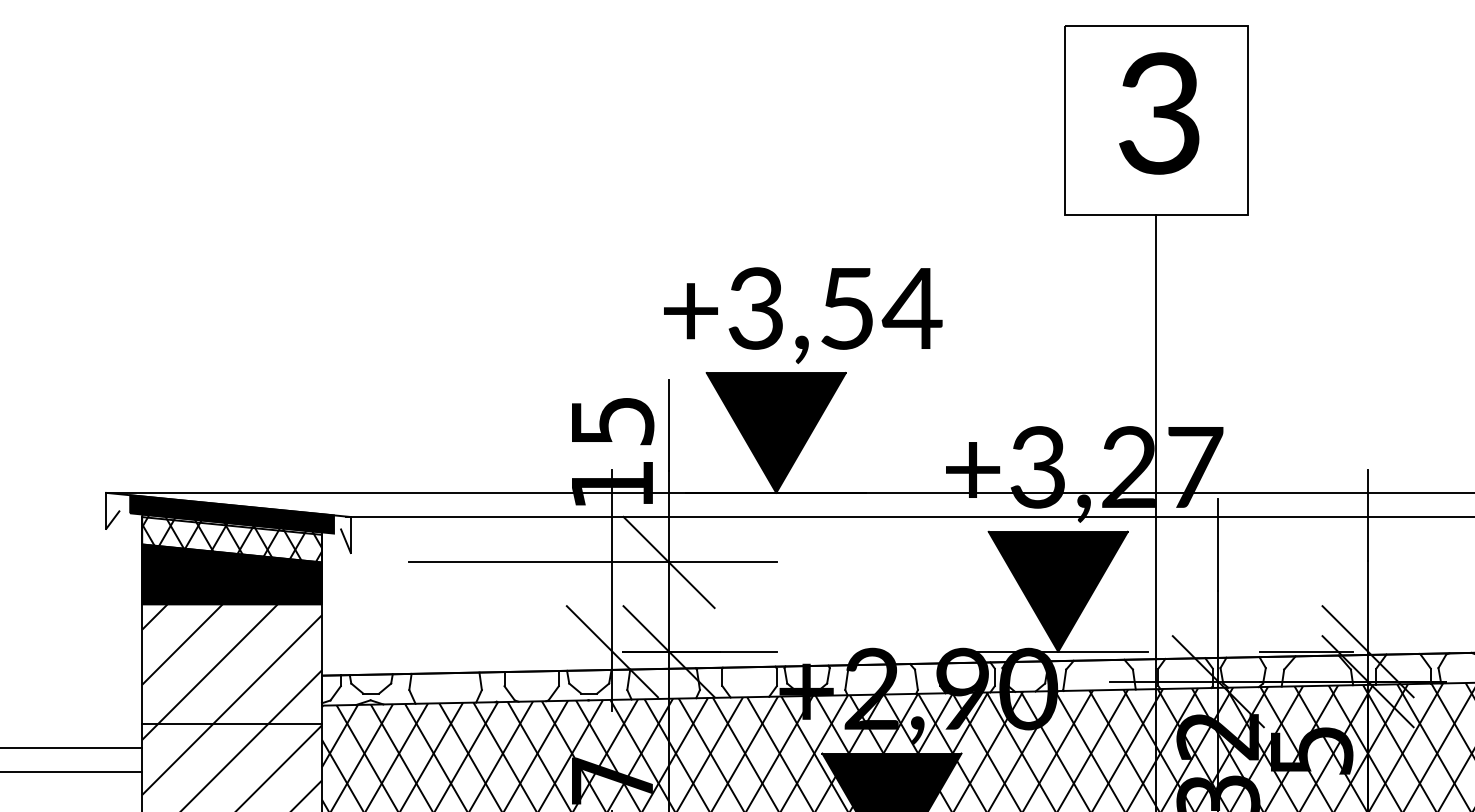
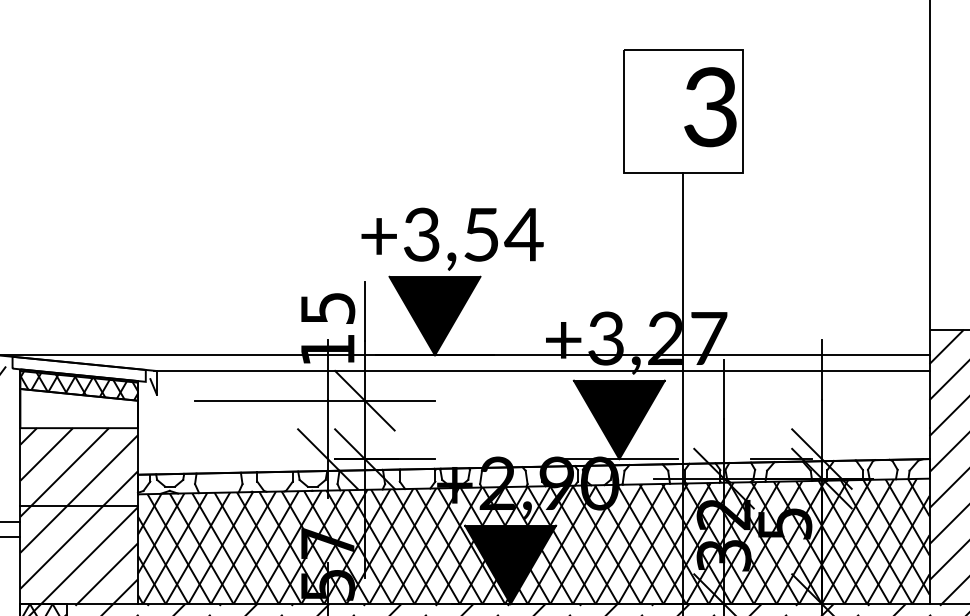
text: (1159, 113) -> (710, 107), moved
fill: (231, 513) -> (78, 368), removed
fill: (231, 574) -> (78, 408), removed

